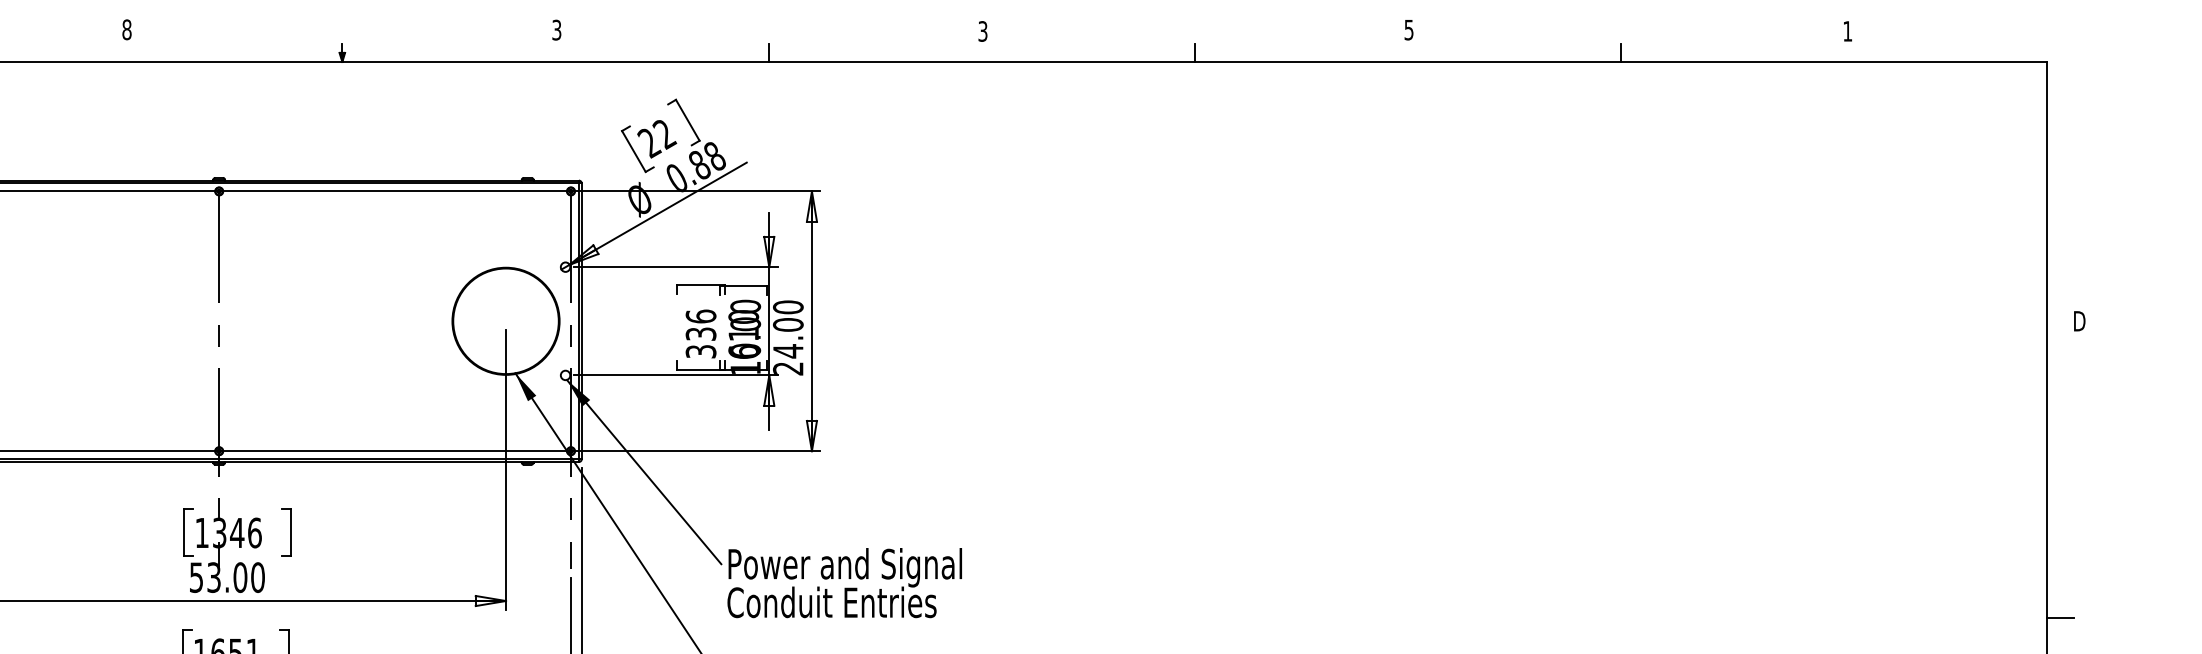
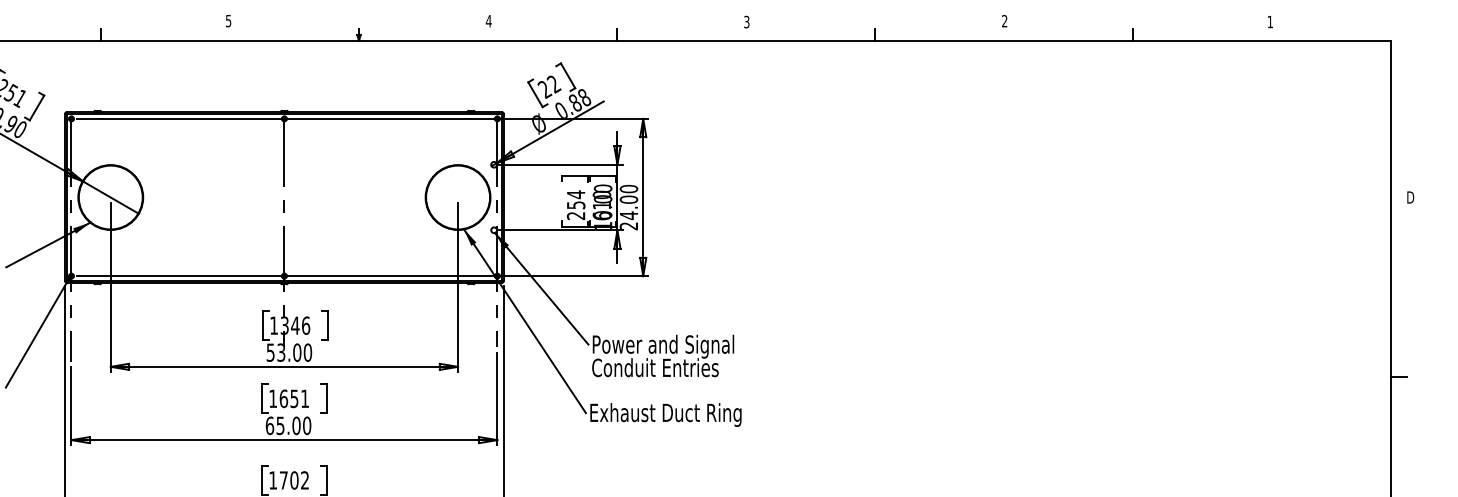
text: (126, 28) -> (228, 20), 8 -> 5
text: (1408, 28) -> (1004, 20), 5 -> 2
text: (556, 30) -> (488, 21), 3 -> 4
text: (700, 332) -> (575, 204), 336 -> 254

